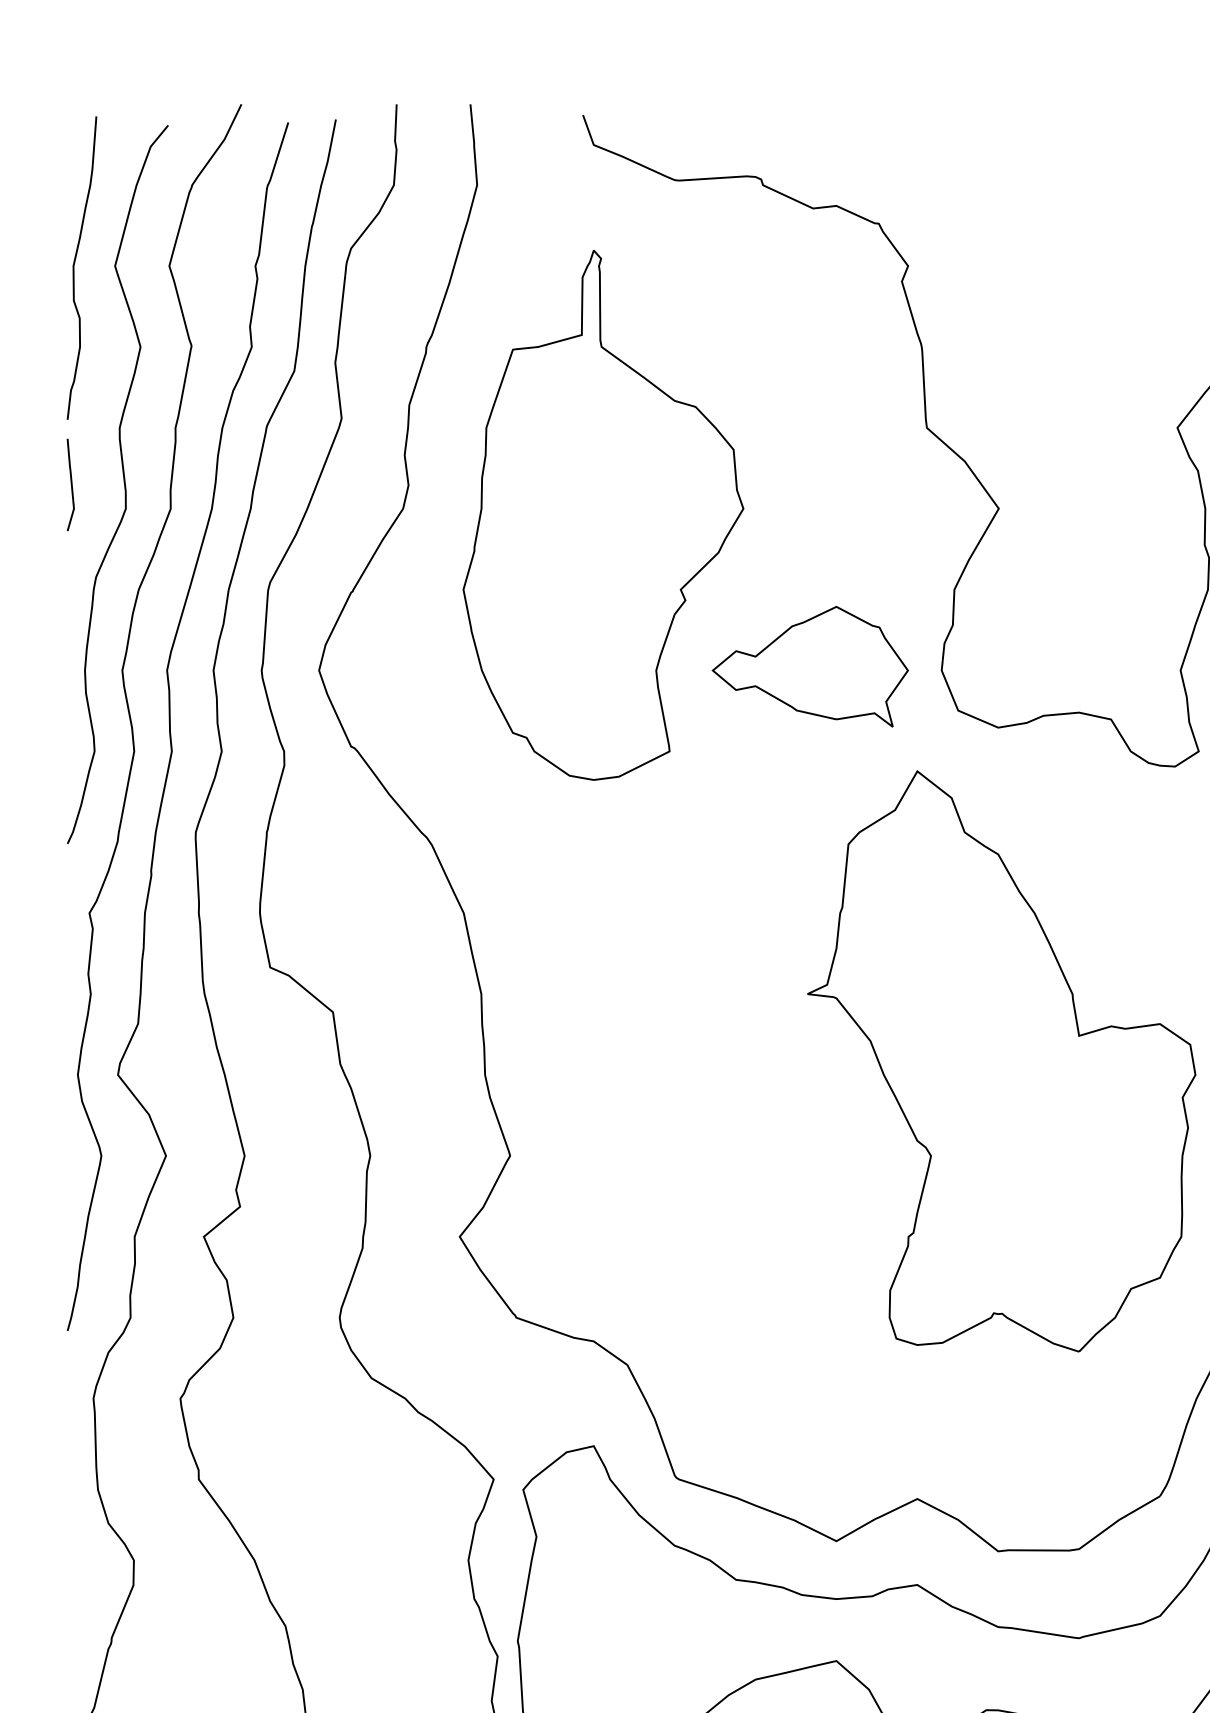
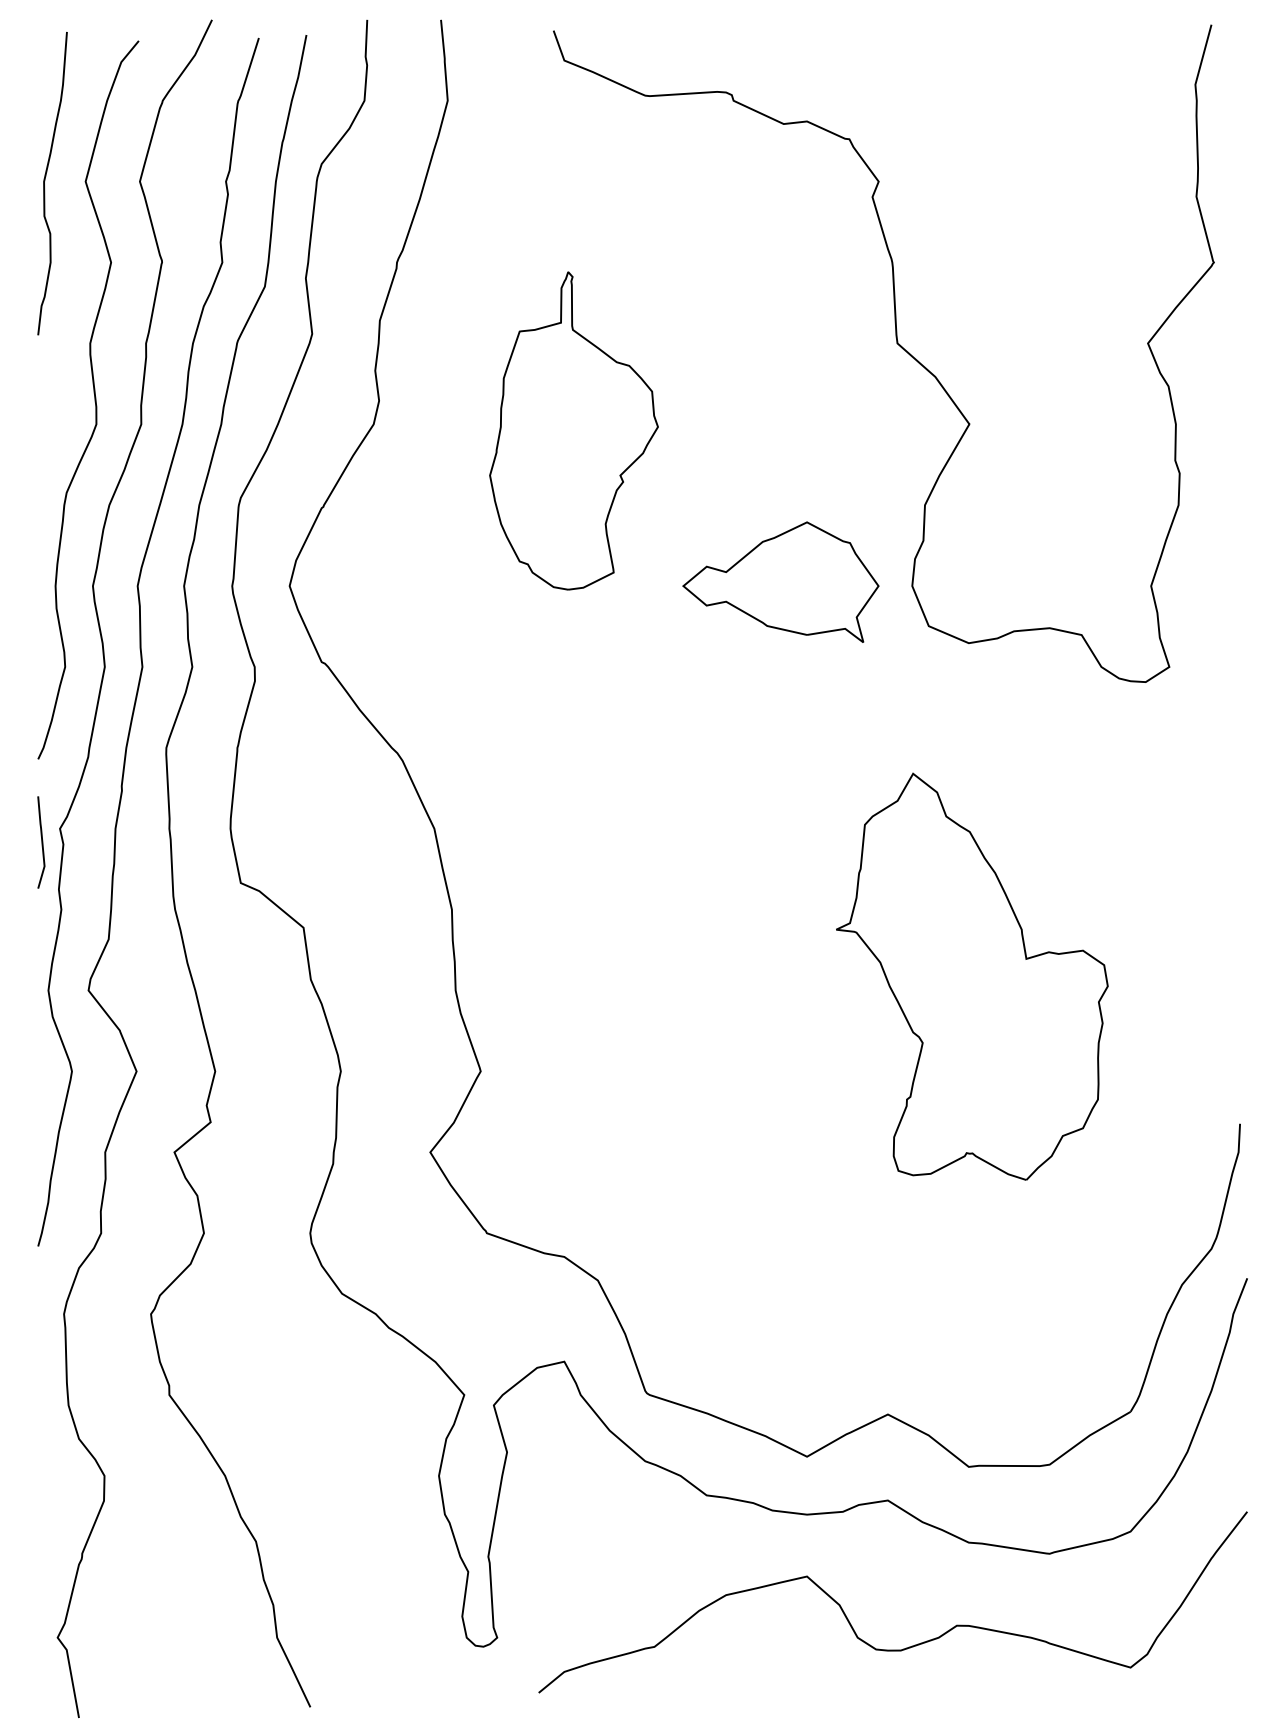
line: (70, 484) -> (41, 842), moved
part: (602, 514) -> (573, 430), size x0.6
part: (1000, 1060) -> (971, 976), size x0.7

